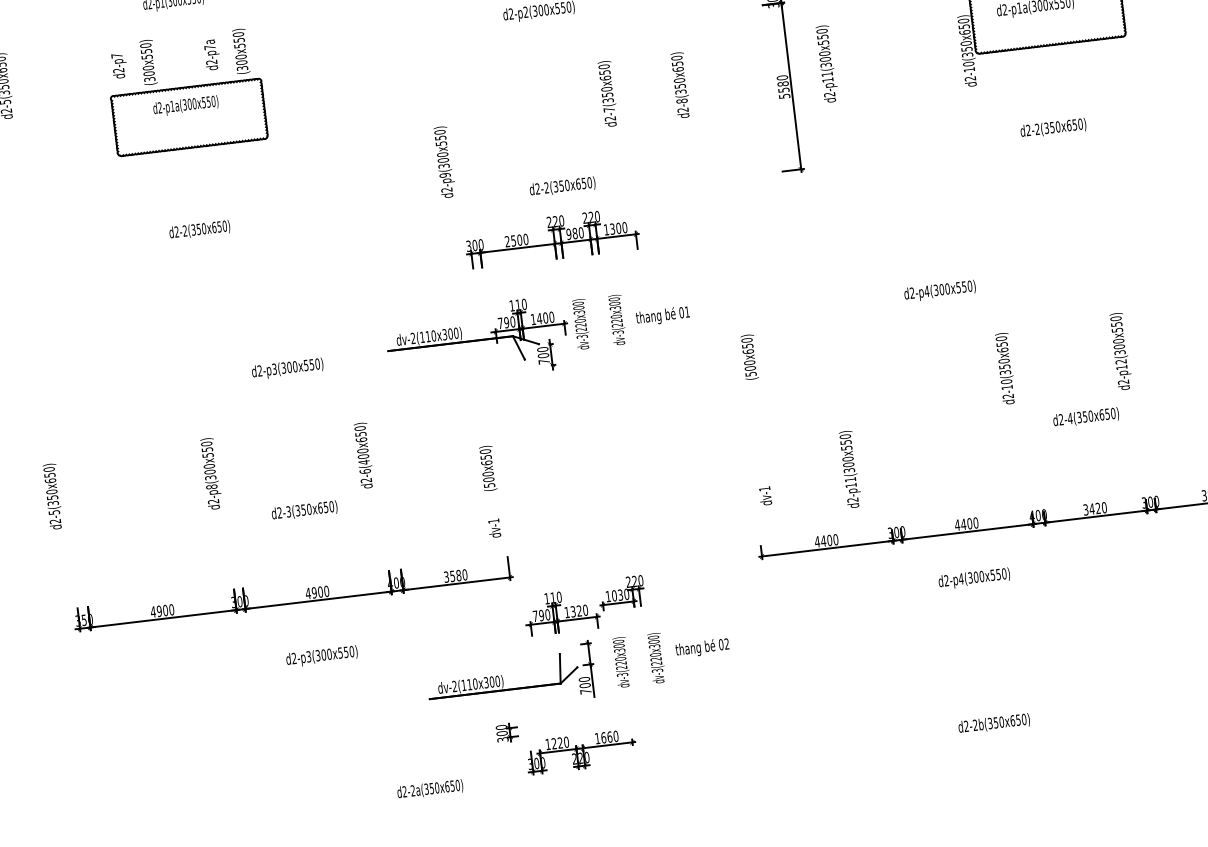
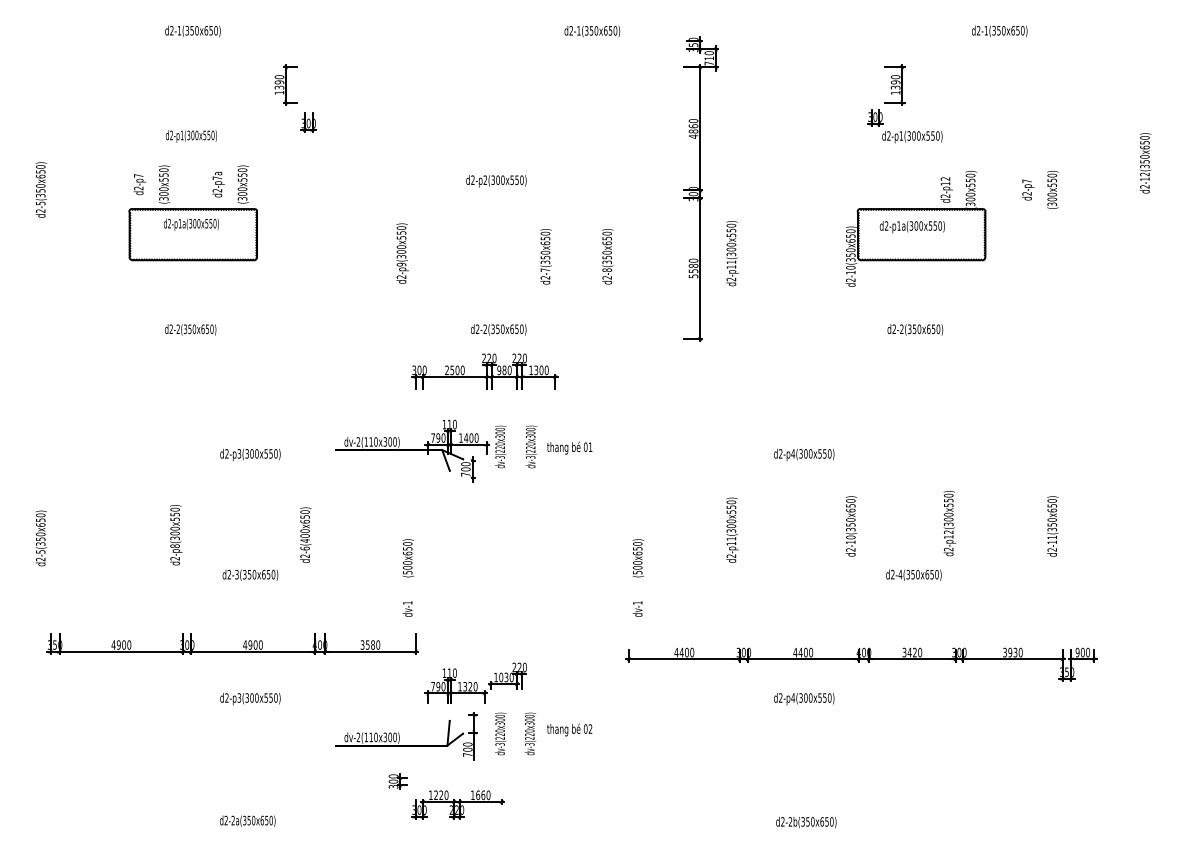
text: (444, 162) -> (402, 253), moved
text: (748, 357) -> (637, 558), moved
text: (850, 468) -> (732, 529), moved
text: (429, 788) -> (247, 820), moved

